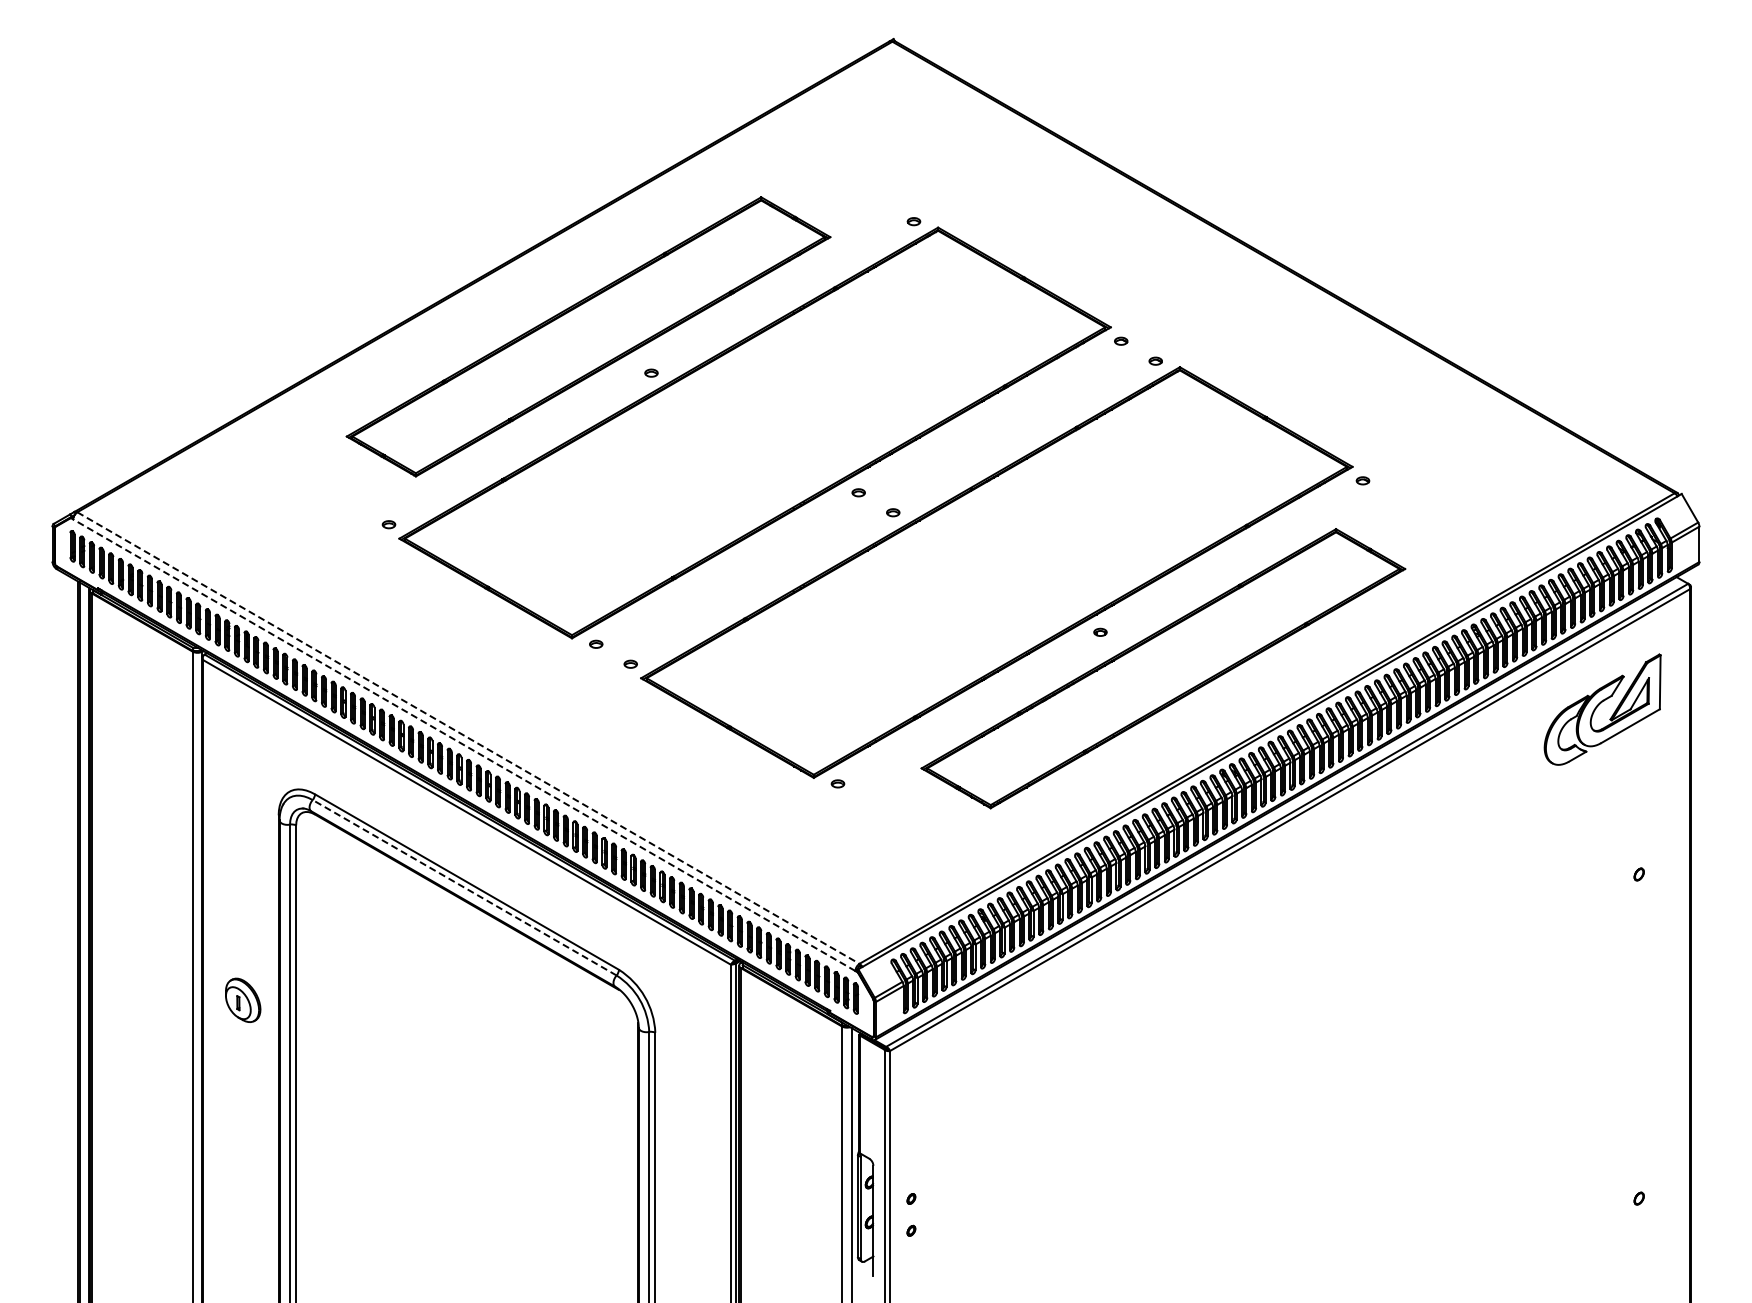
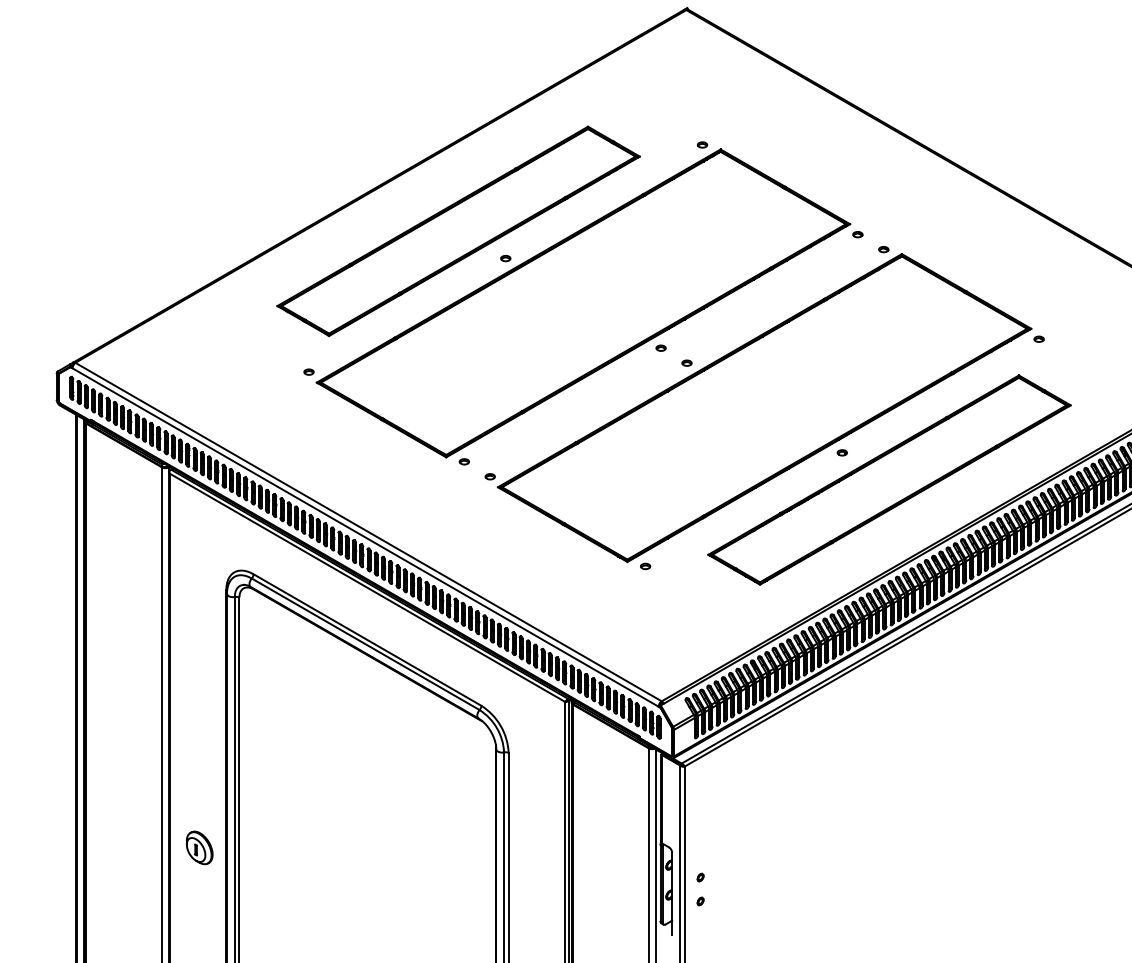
line: (468, 738) -> (368, 532), dashed -> solid
line: (464, 745) -> (365, 537), dashed -> solid
line: (464, 887) -> (365, 644), dashed -> solid
part: (243, 999) -> (199, 847), moved

